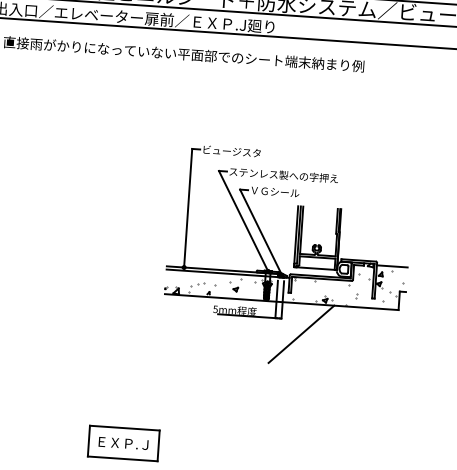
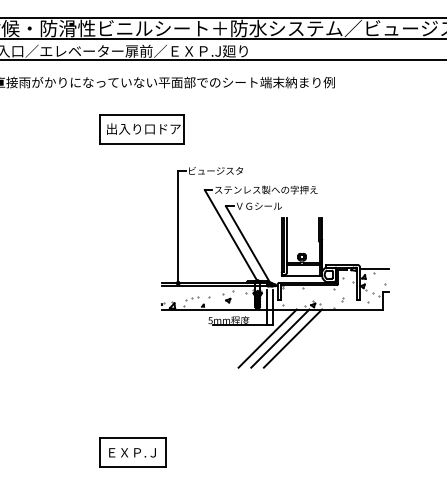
part: (156, 102) -> (141, 129), added
line: (274, 332) -> (267, 338), added
line: (288, 333) -> (280, 338), added

